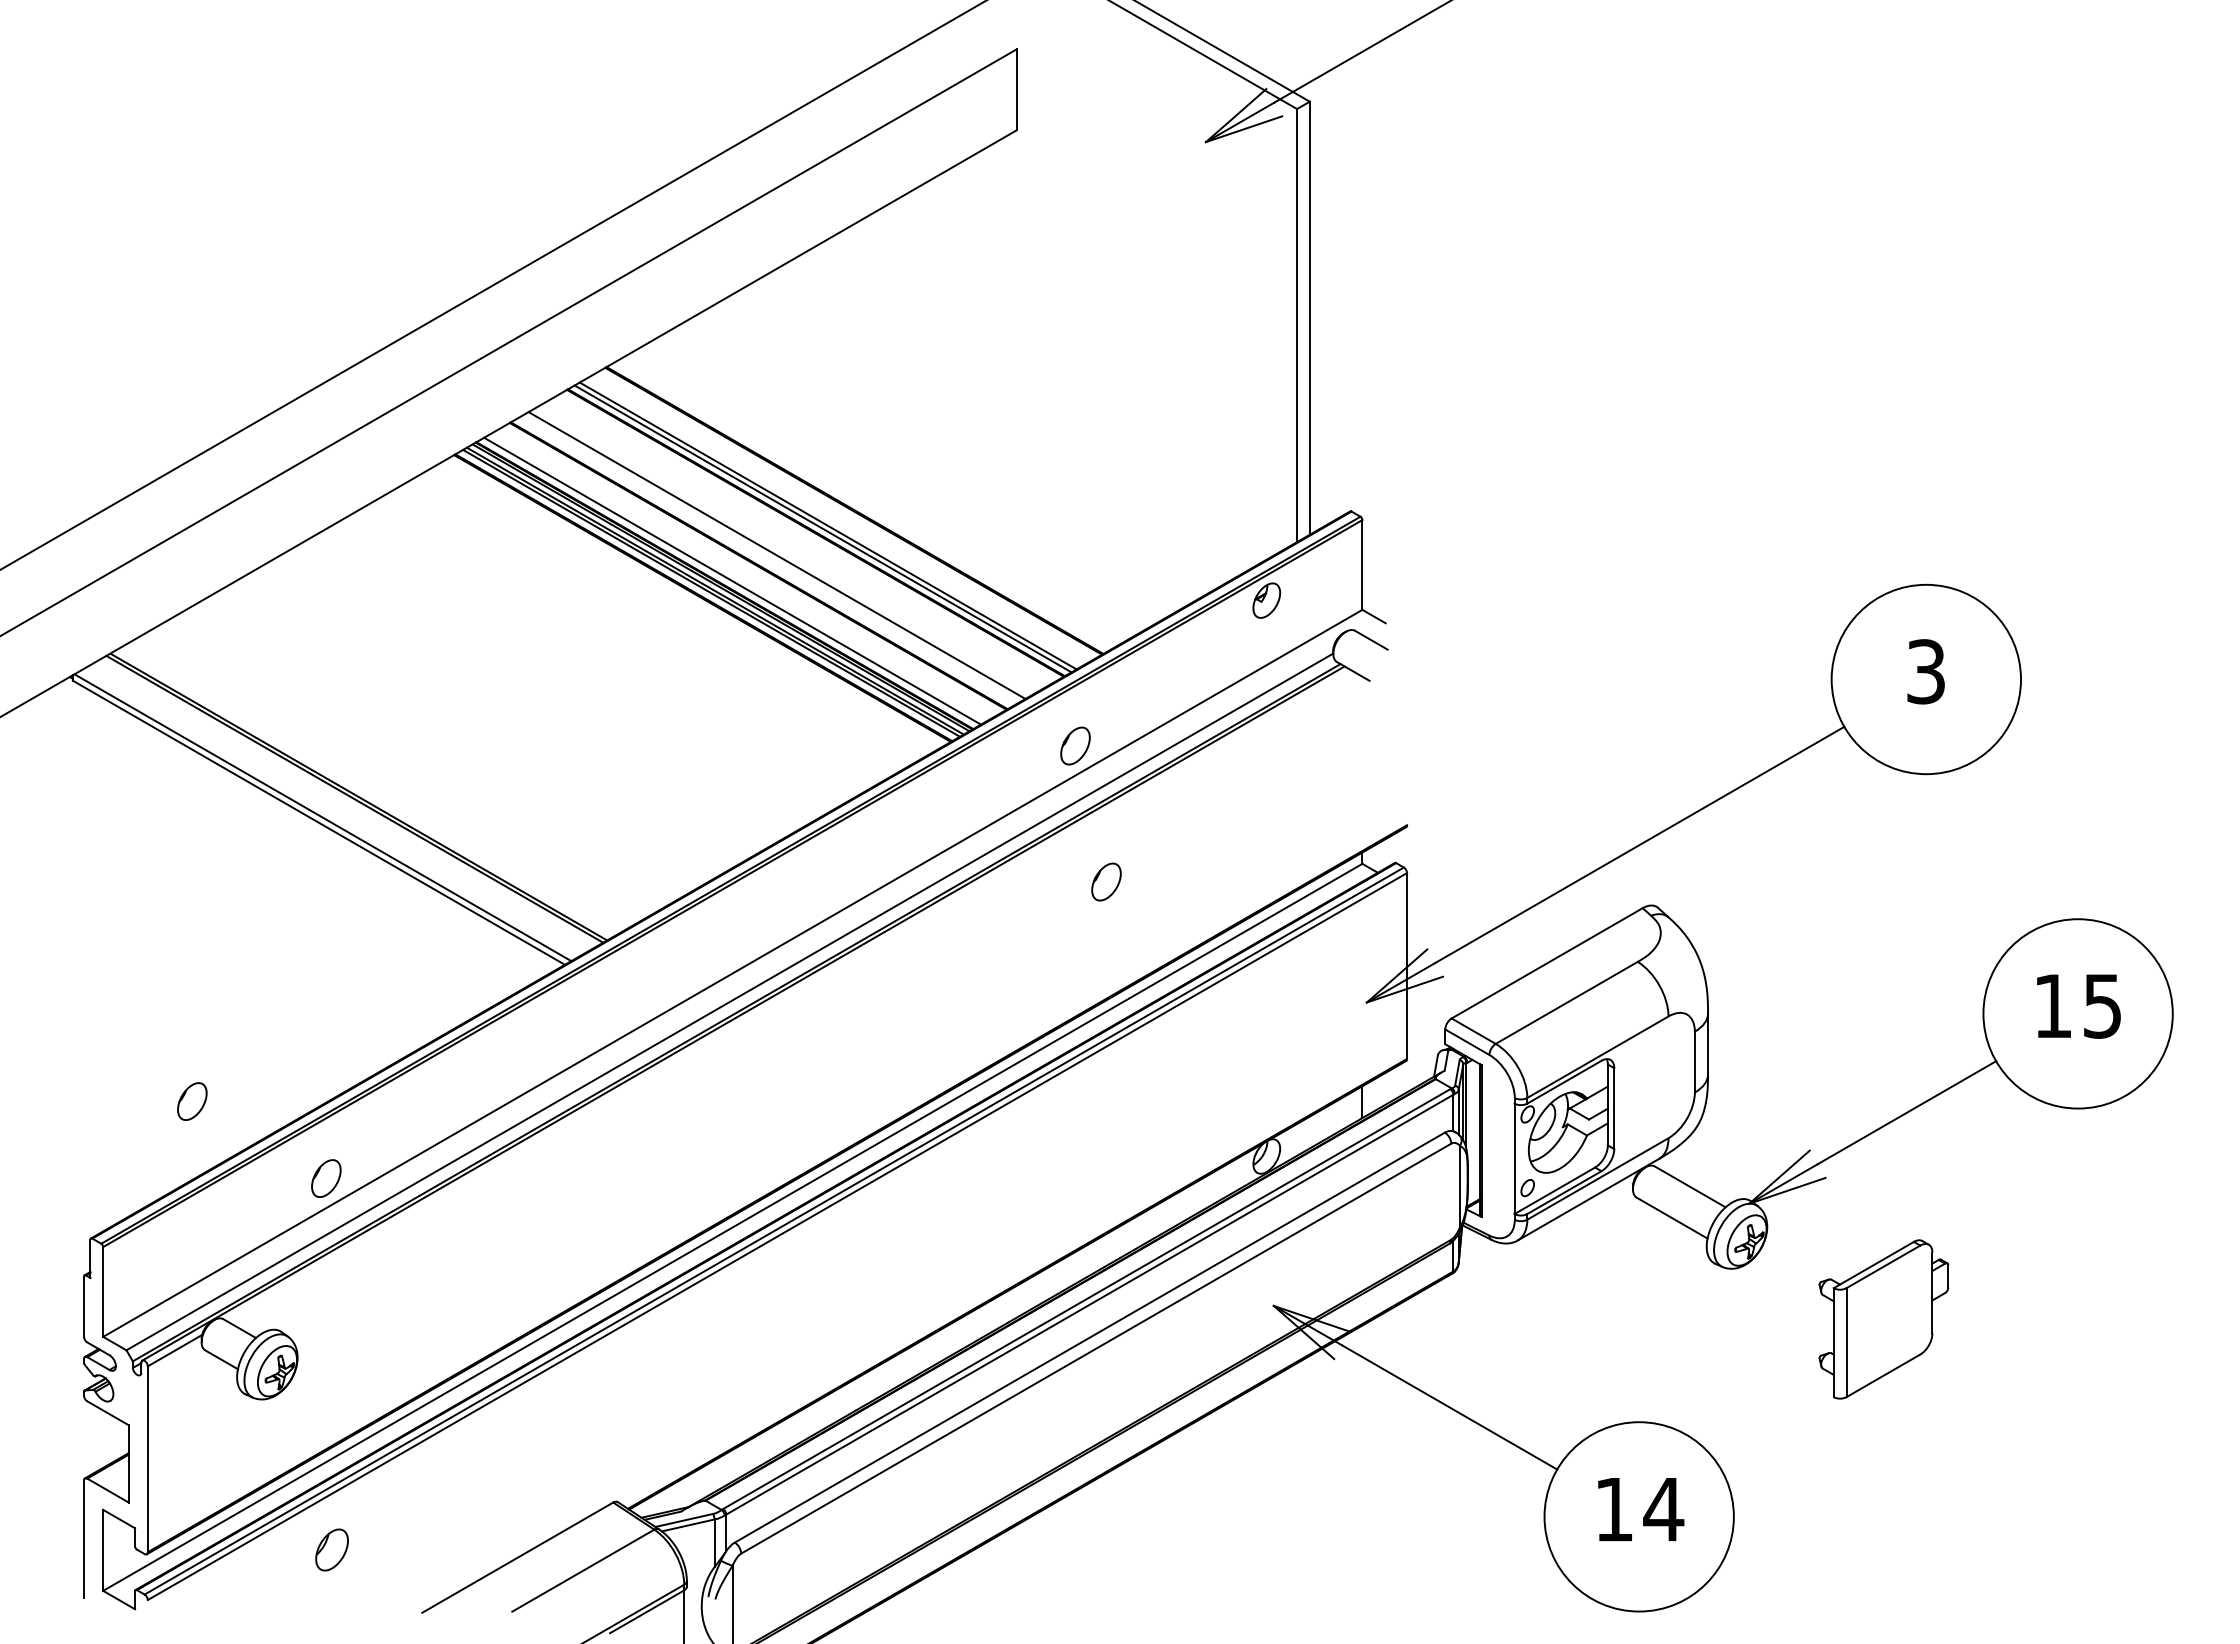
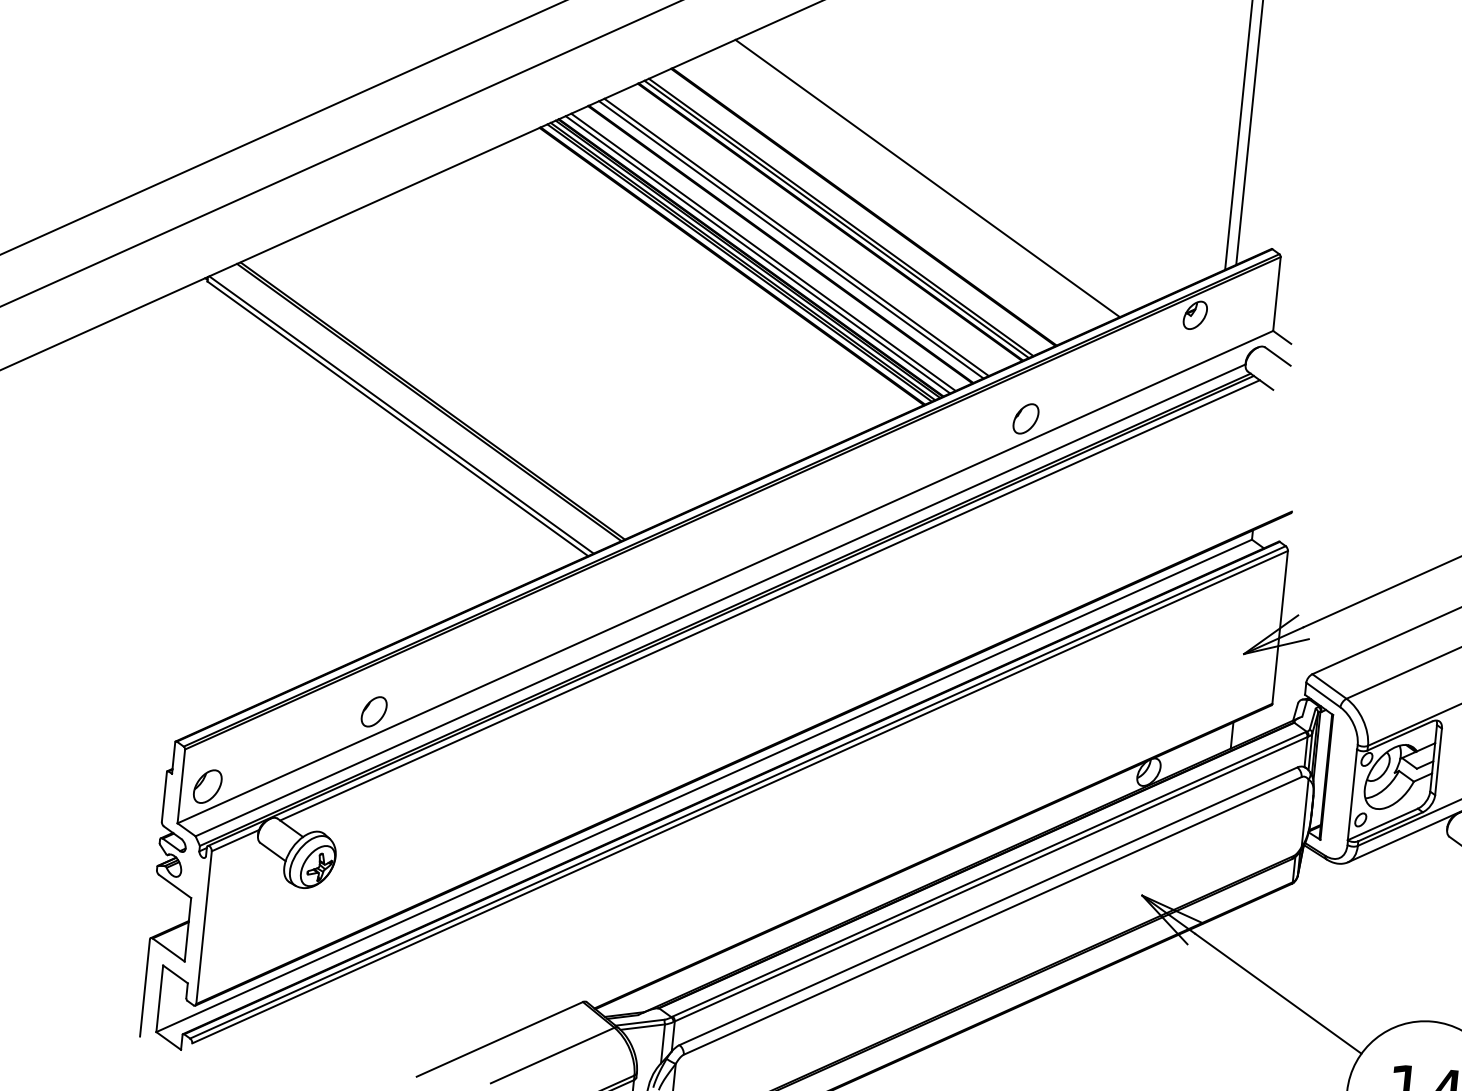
line: (927, 468) -> (927, 178), added
line: (770, 558) -> (791, 239), added
line: (738, 577) -> (763, 252), added
part: (1106, 881) -> (1040, 532), removed
line: (789, 995) -> (770, 600), added
part: (192, 1101) -> (270, 637), removed
part: (331, 1549) -> (207, 786), moved

